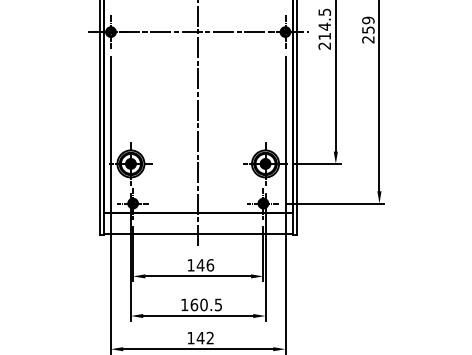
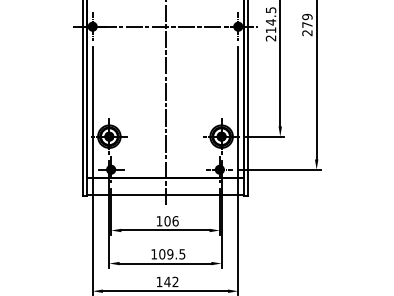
text: (368, 30) -> (307, 25), 259 -> 279
text: (200, 265) -> (167, 221), 146 -> 106
text: (199, 305) -> (166, 254), 160.5 -> 109.5

